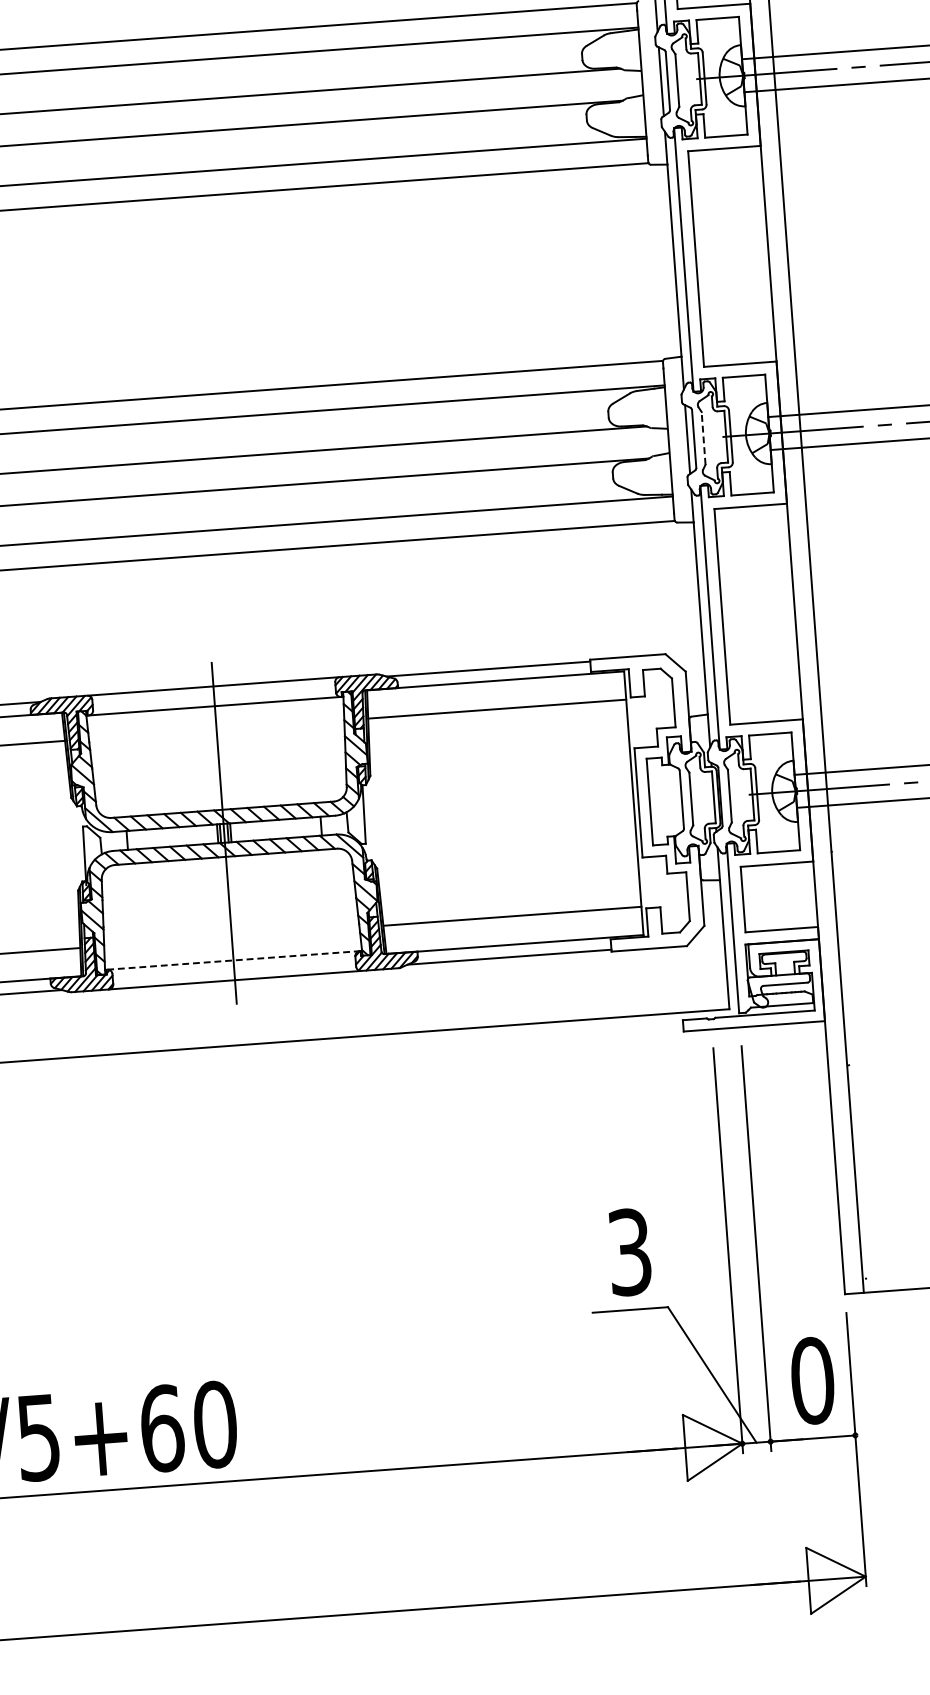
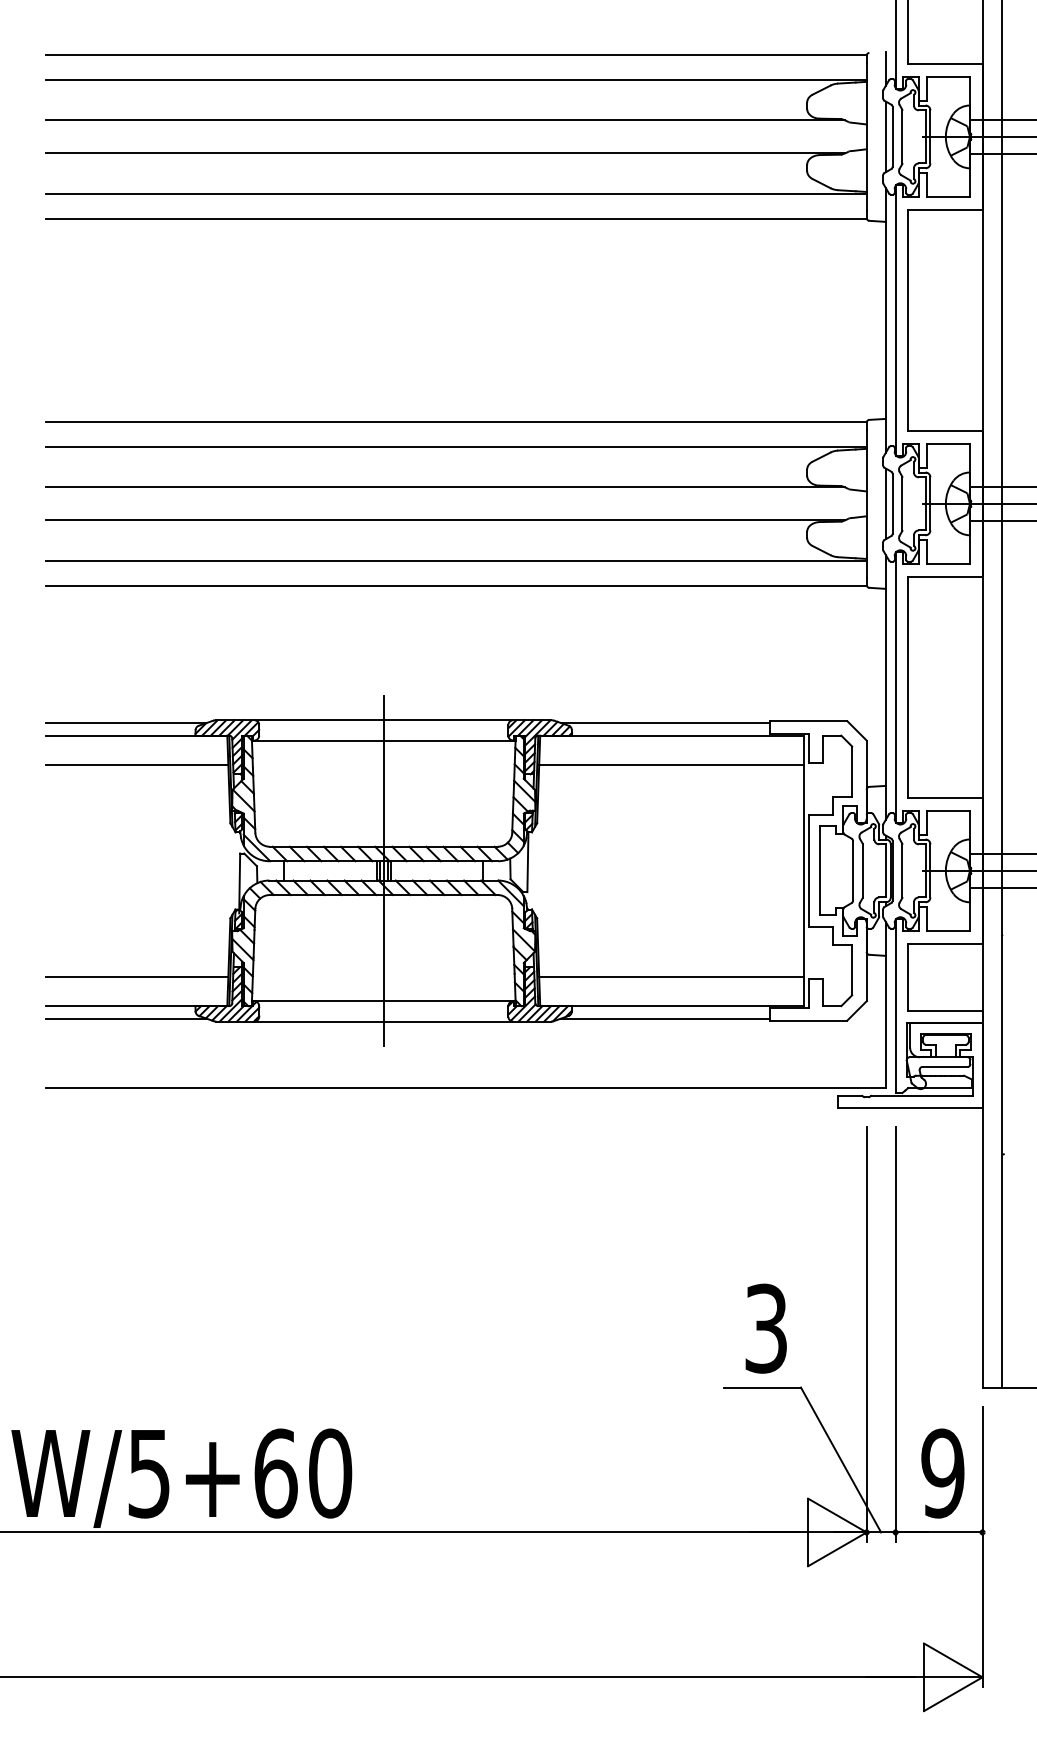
line: (703, 437) -> (902, 503), dashed -> solid
line: (233, 960) -> (383, 1001), dashed -> solid
text: (812, 1380) -> (942, 1473), 0 -> 9

